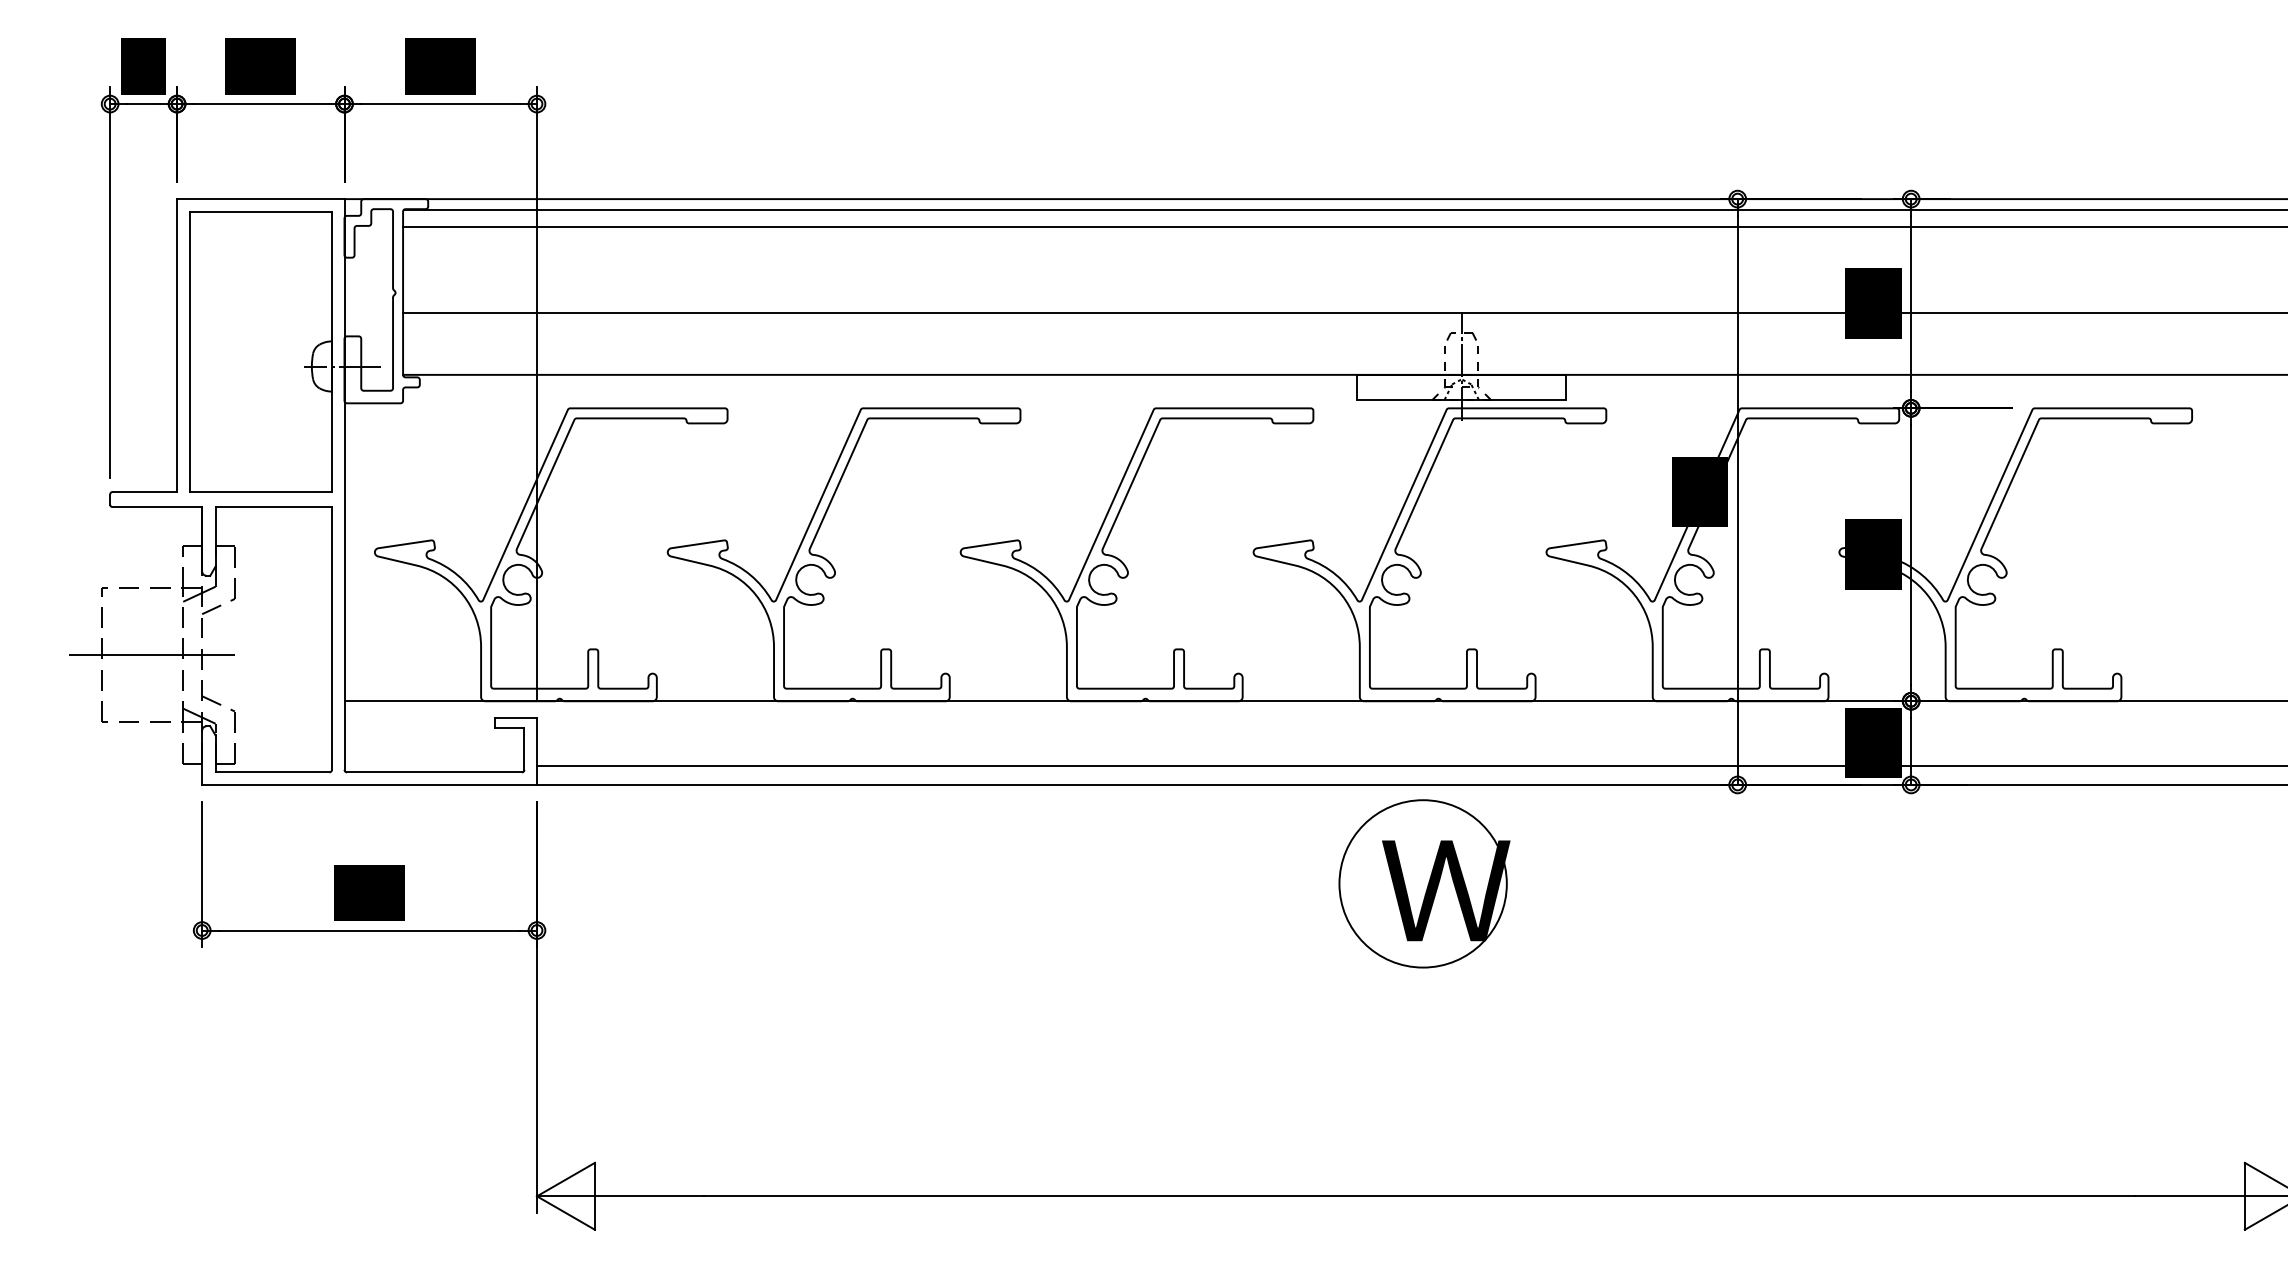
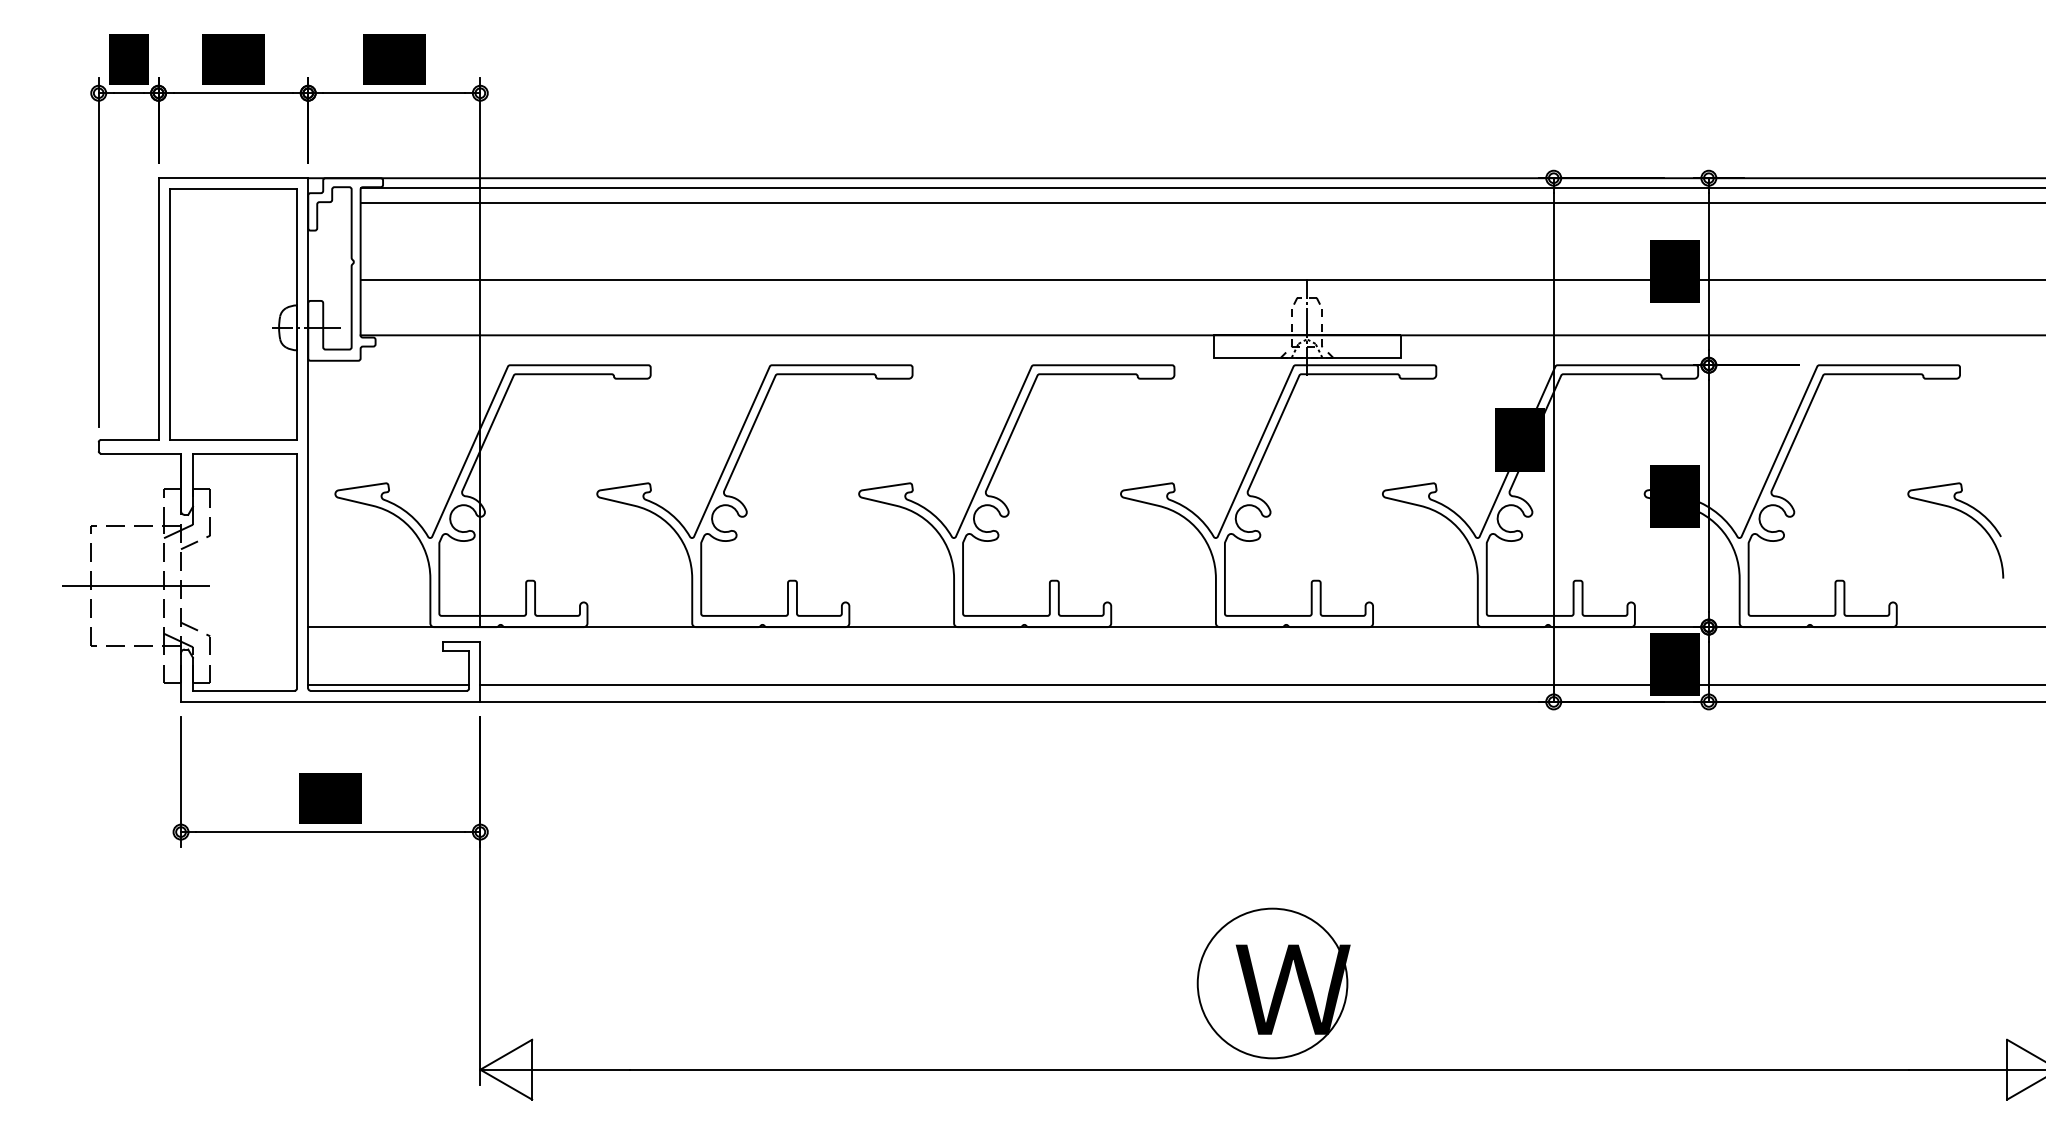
curve: (2199, 576) -> (1966, 515), added
line: (434, 765) -> (388, 684), added
part: (1424, 883) -> (1273, 983), moved

